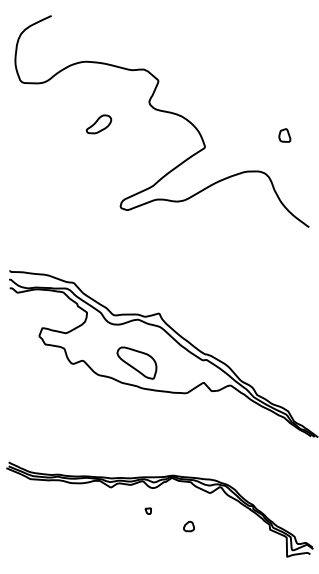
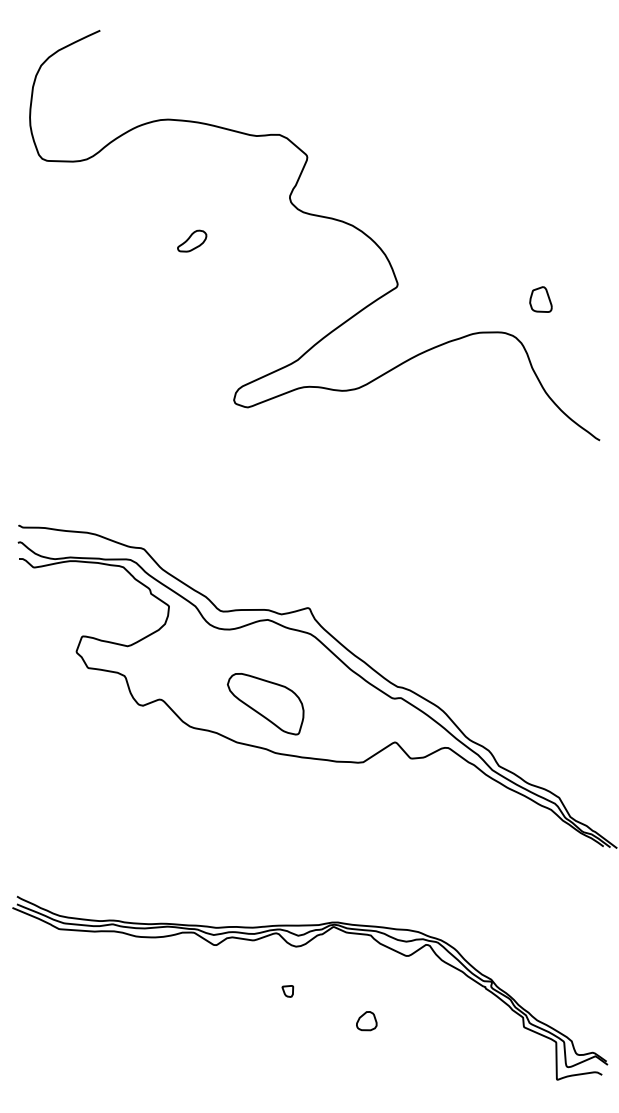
part: (98, 124) -> (191, 241), size x0.6
part: (284, 135) -> (540, 299), moved

